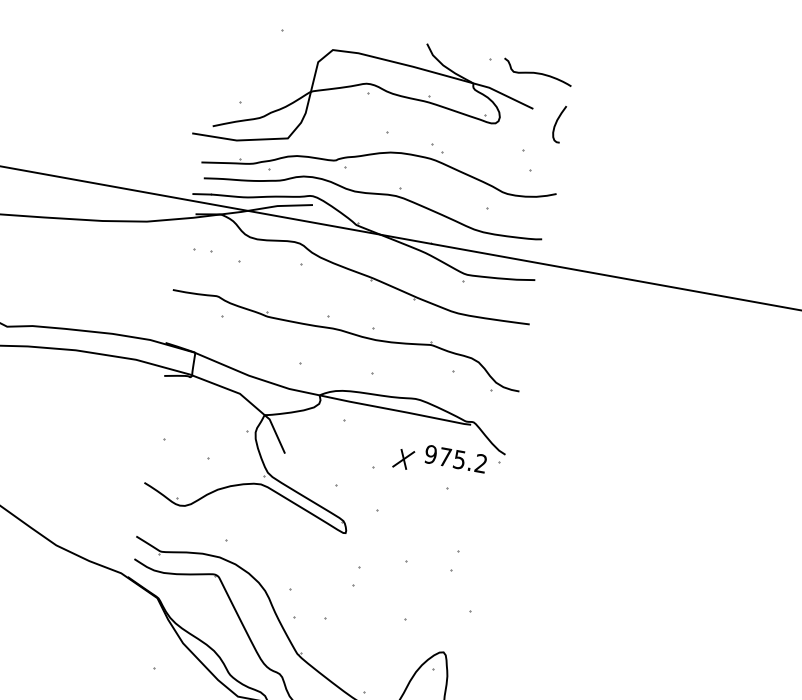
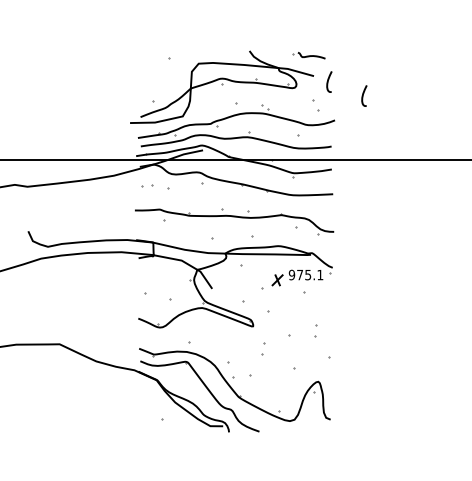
part: (530, 70) -> (308, 55), size x0.7
curve: (615, 158) -> (363, 95), added
text: (481, 462) -> (320, 274), 975.2 -> 975.1

